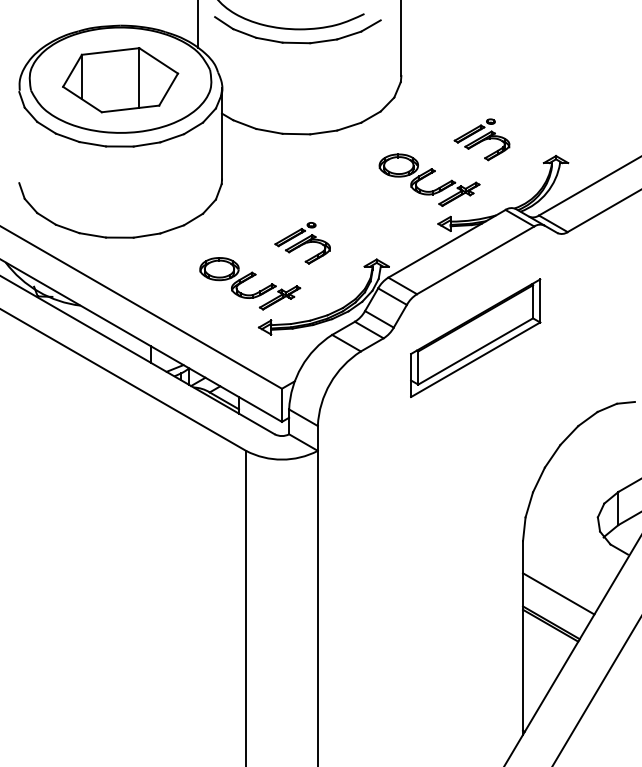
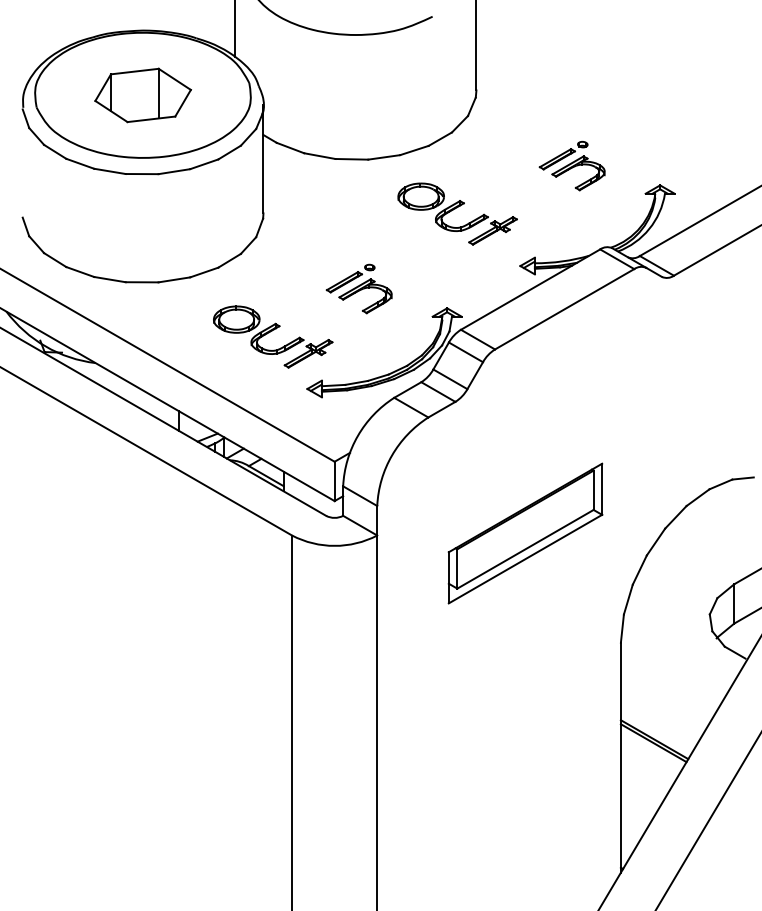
part: (297, 42) -> (353, 50), removed
part: (120, 80) -> (142, 95), size x0.7
part: (429, 179) -> (457, 213), moved
part: (250, 283) -> (273, 336), moved
part: (475, 337) -> (525, 532), moved
line: (558, 593) -> (663, 704), removed

